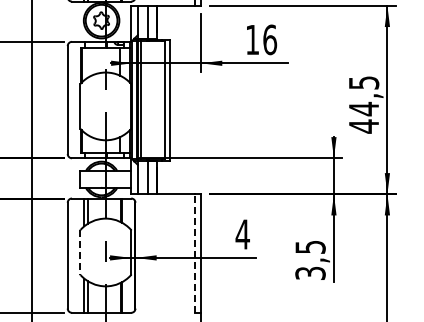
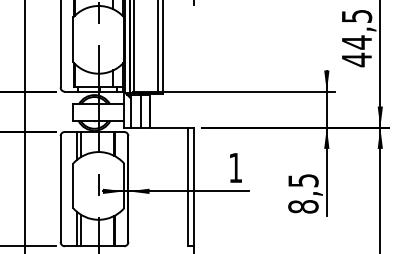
text: (242, 234) -> (235, 167), 4 -> 1
line: (80, 252) -> (73, 185), dashed -> solid
line: (194, 253) -> (187, 186), dashed -> solid
text: (310, 273) -> (303, 206), 3,5 -> 8,5

